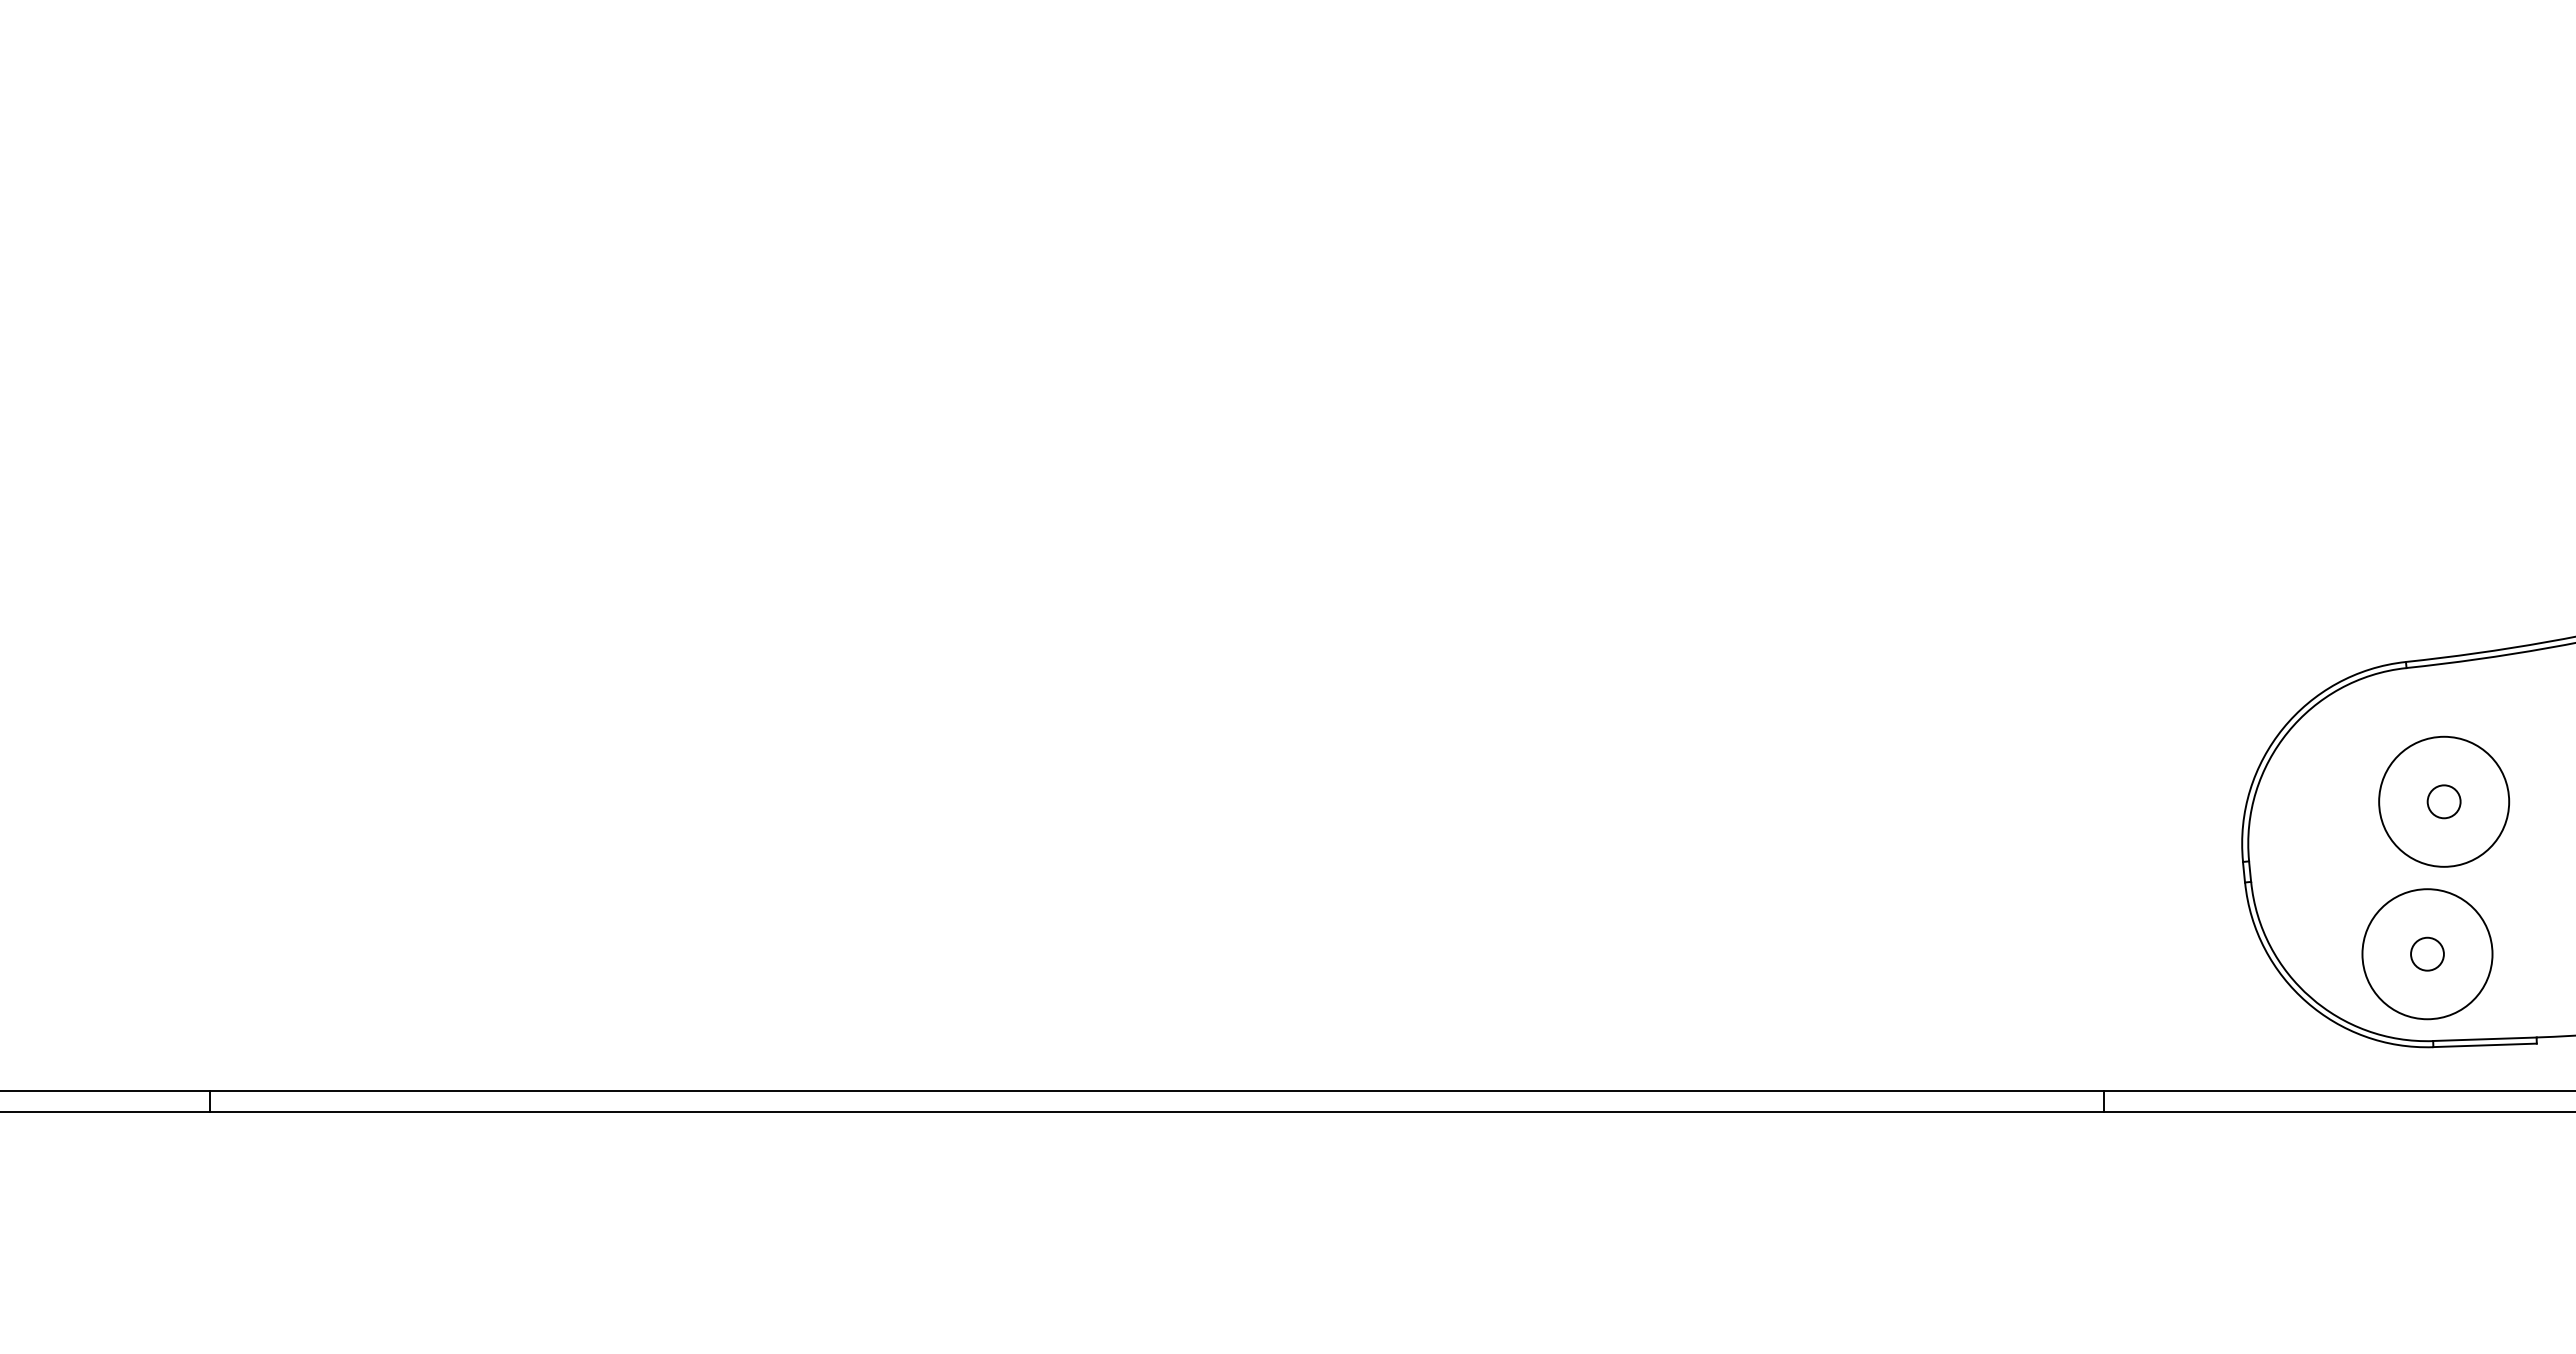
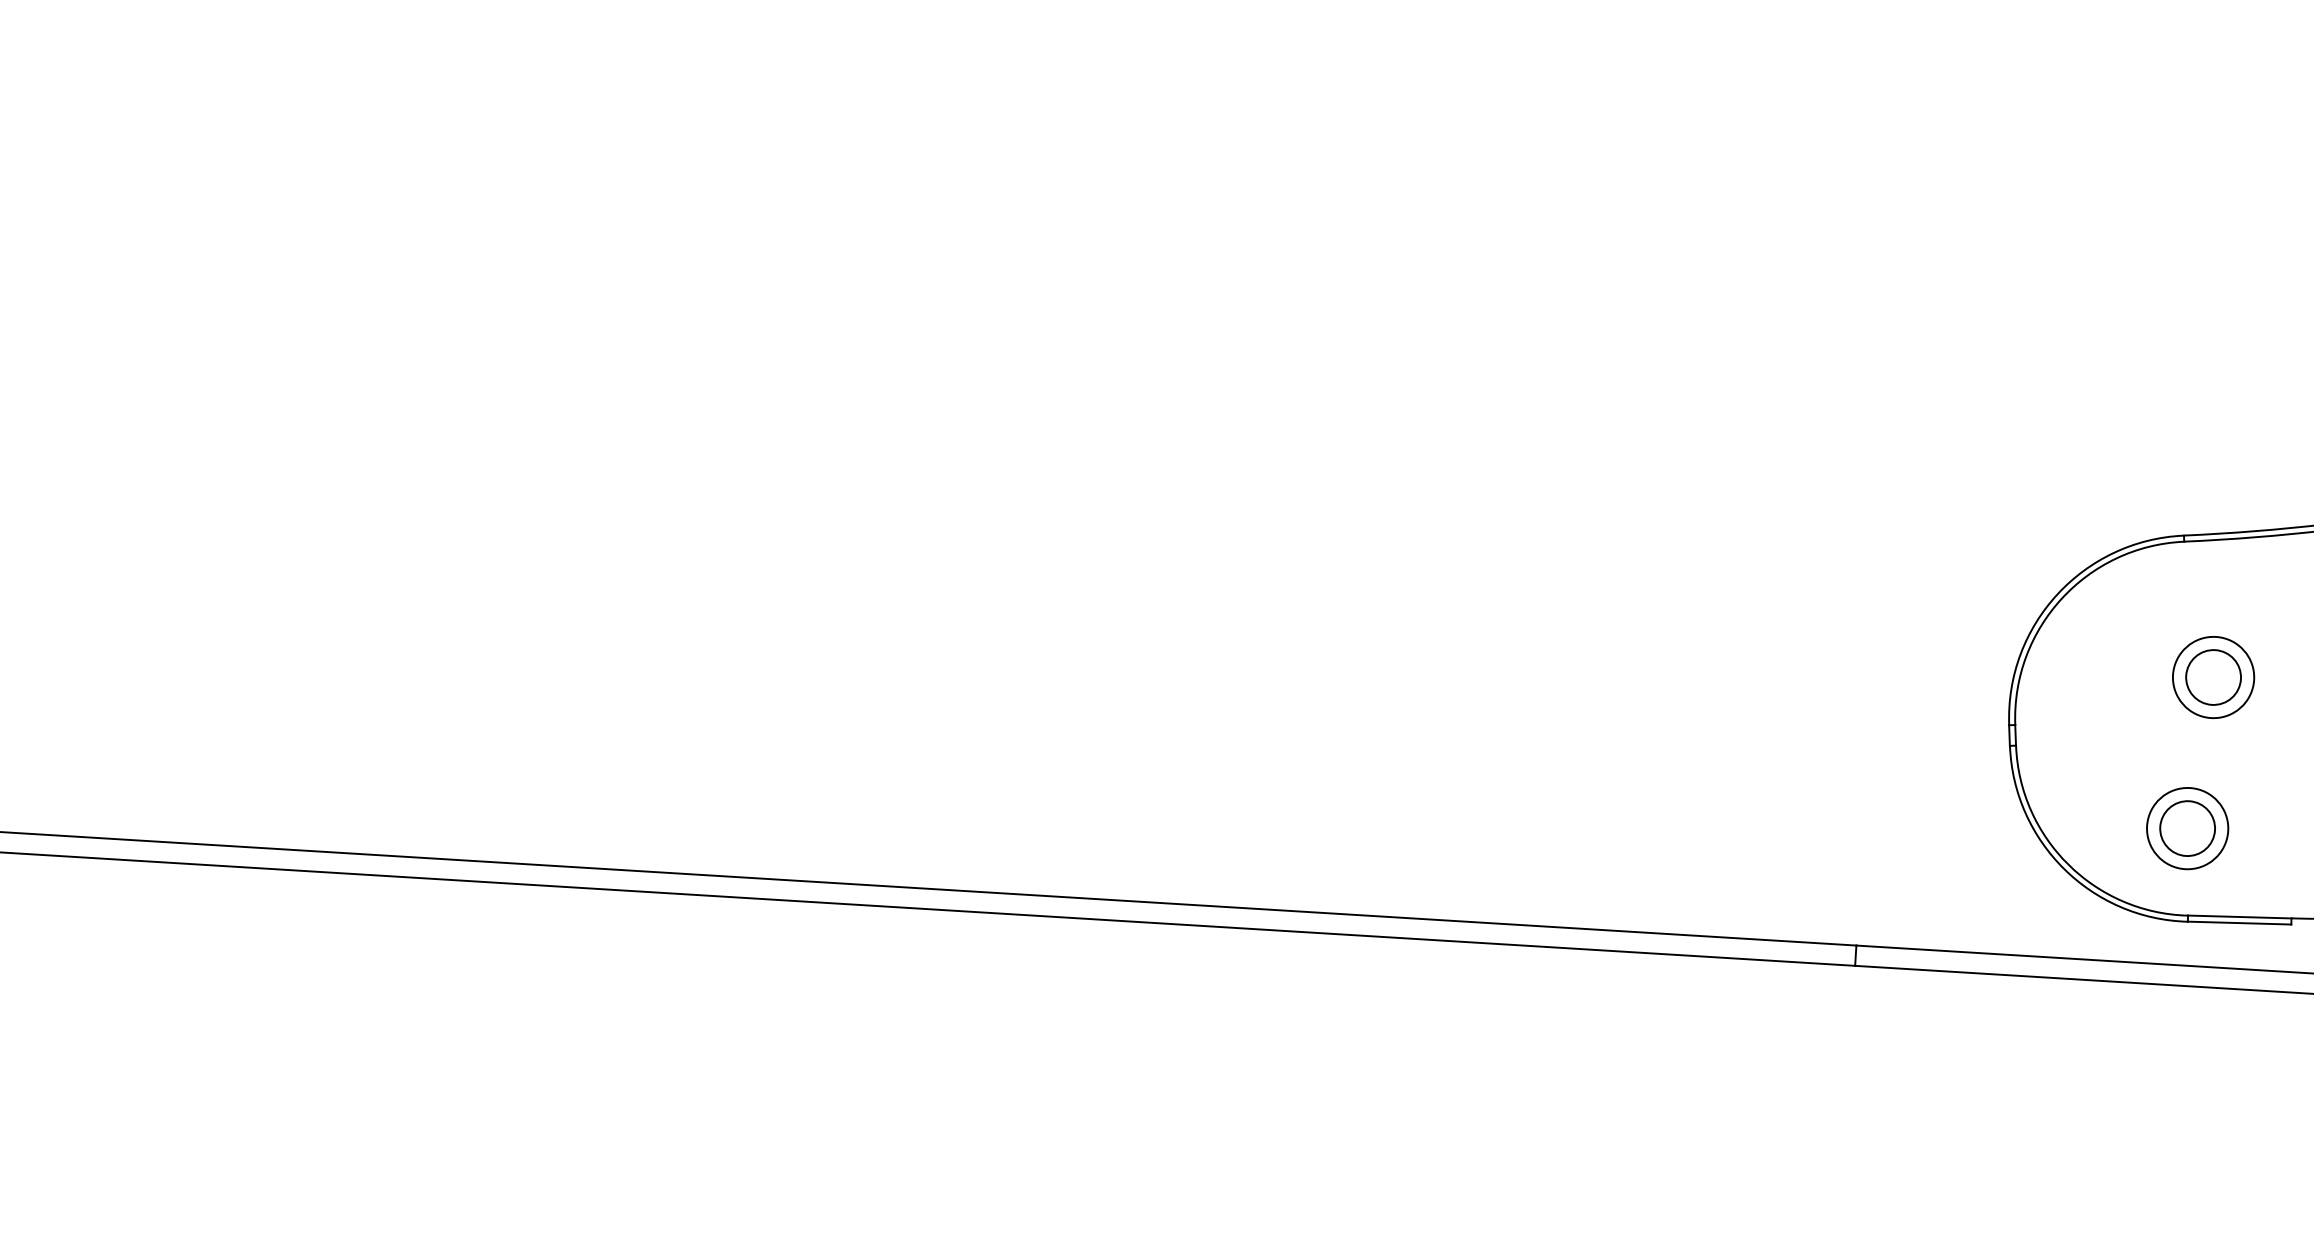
circle: (2443, 801) -> (2212, 677), size x0.62
circle: (2443, 801) -> (2212, 677), size x1.67
circle: (2427, 953) -> (2187, 827), size x0.62
circle: (2427, 953) -> (2187, 827), size x1.67

